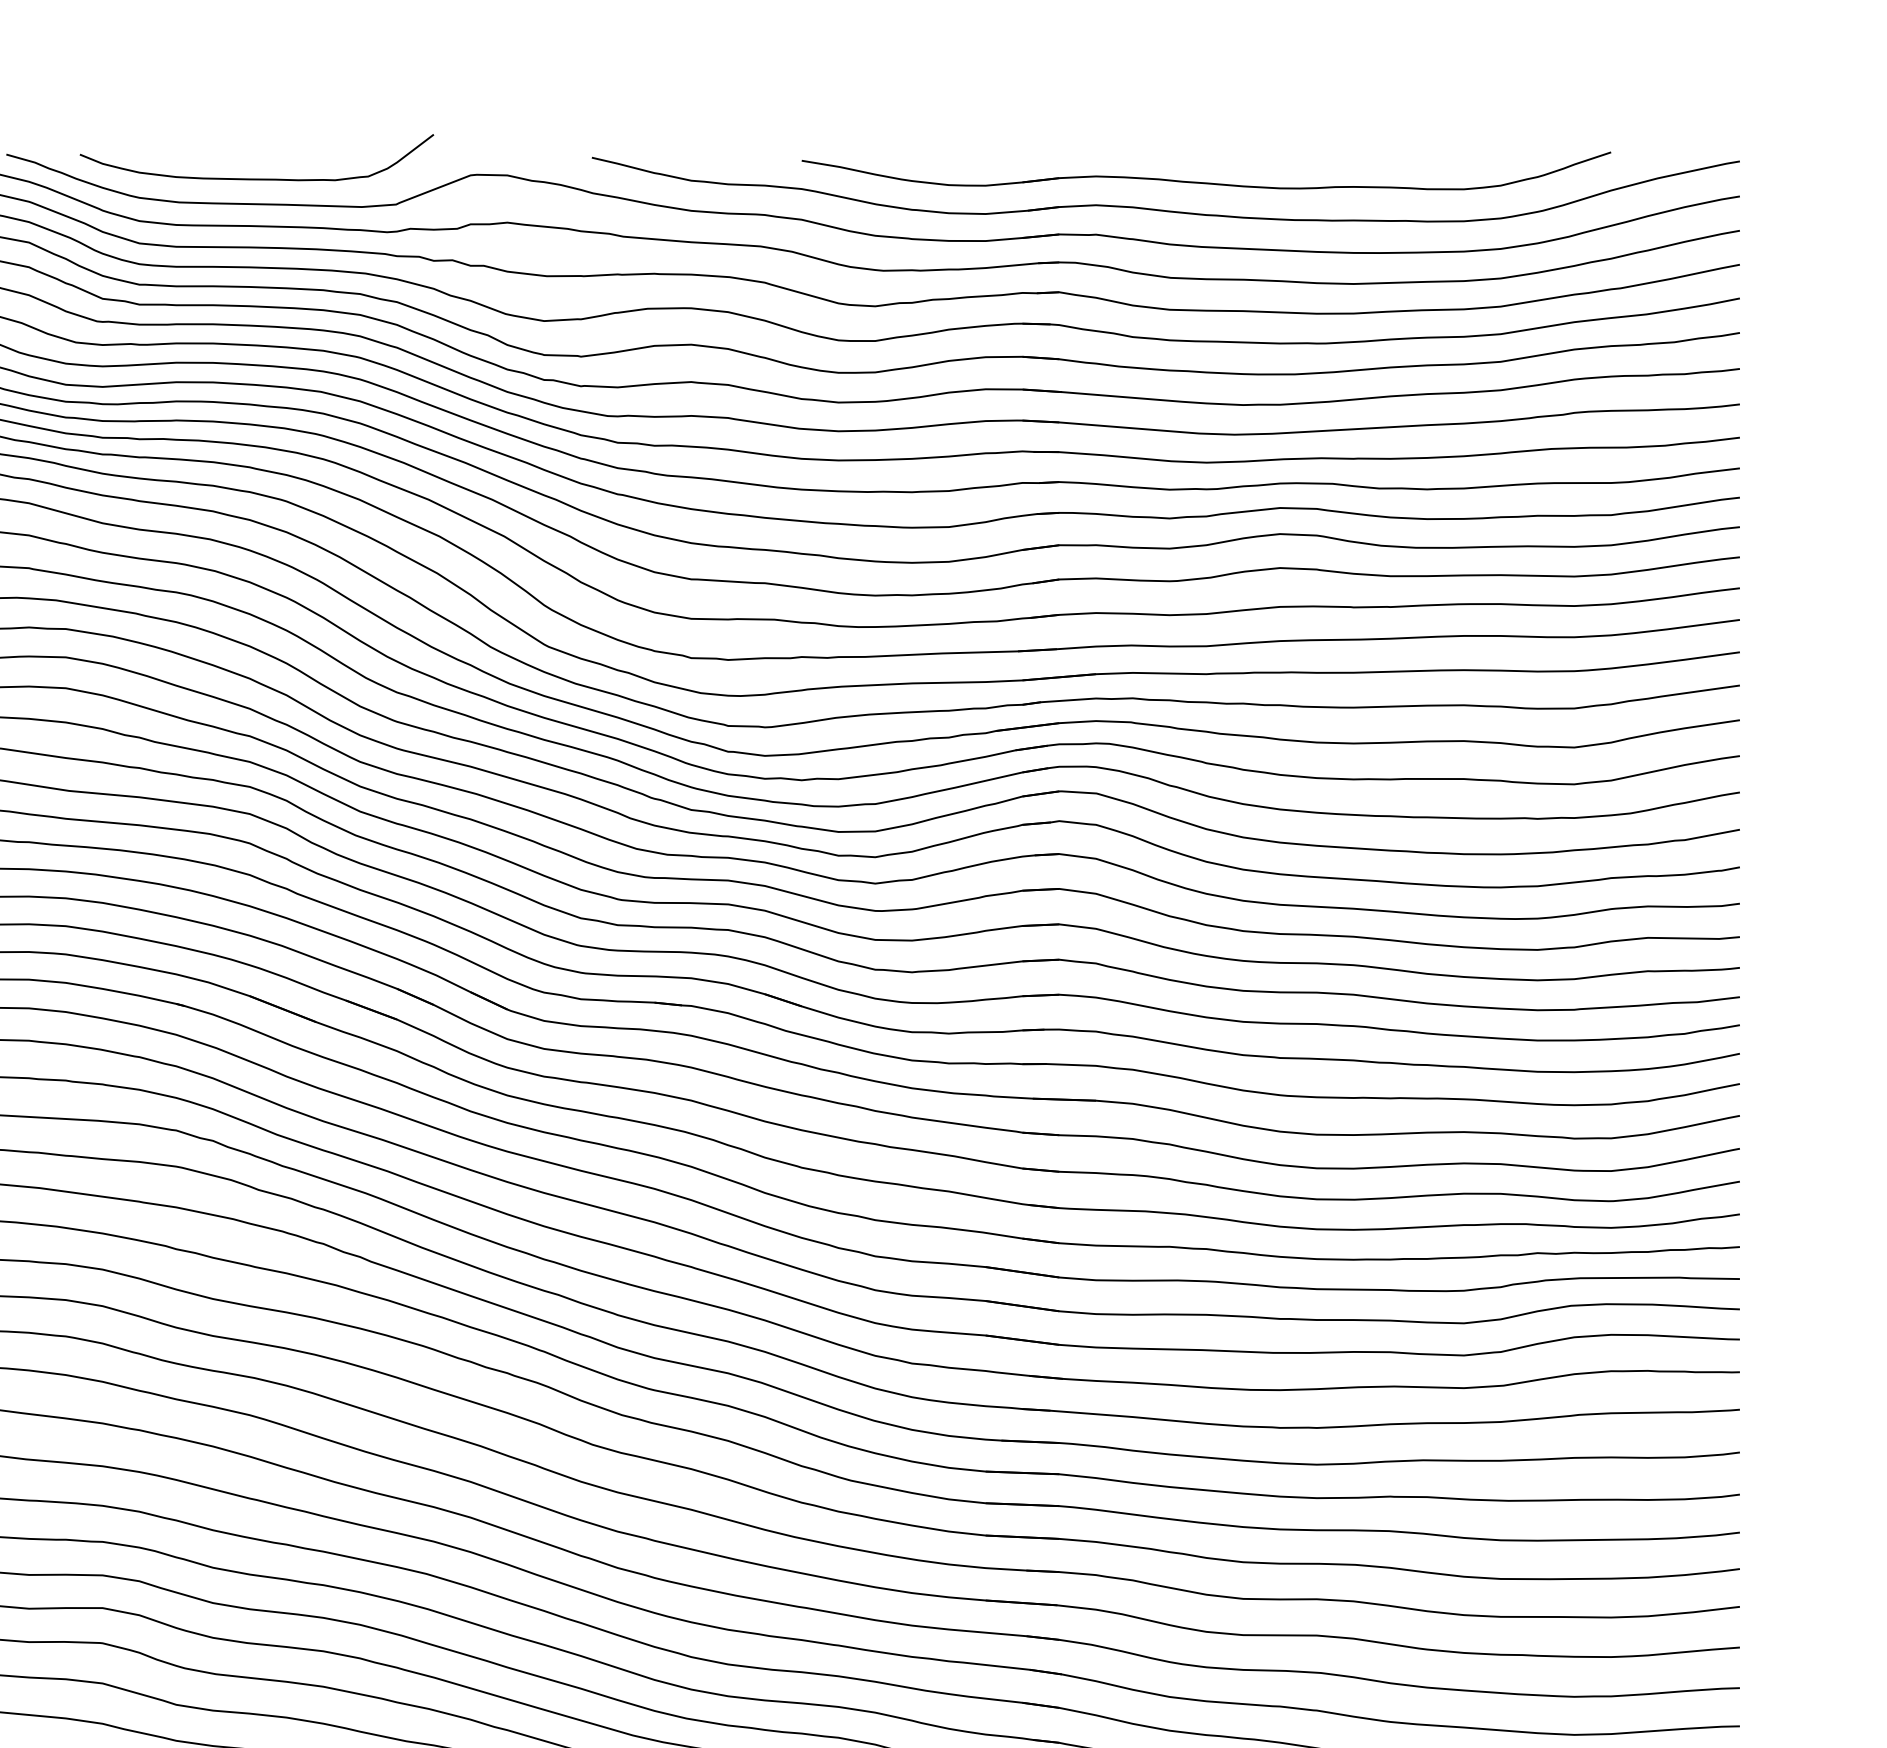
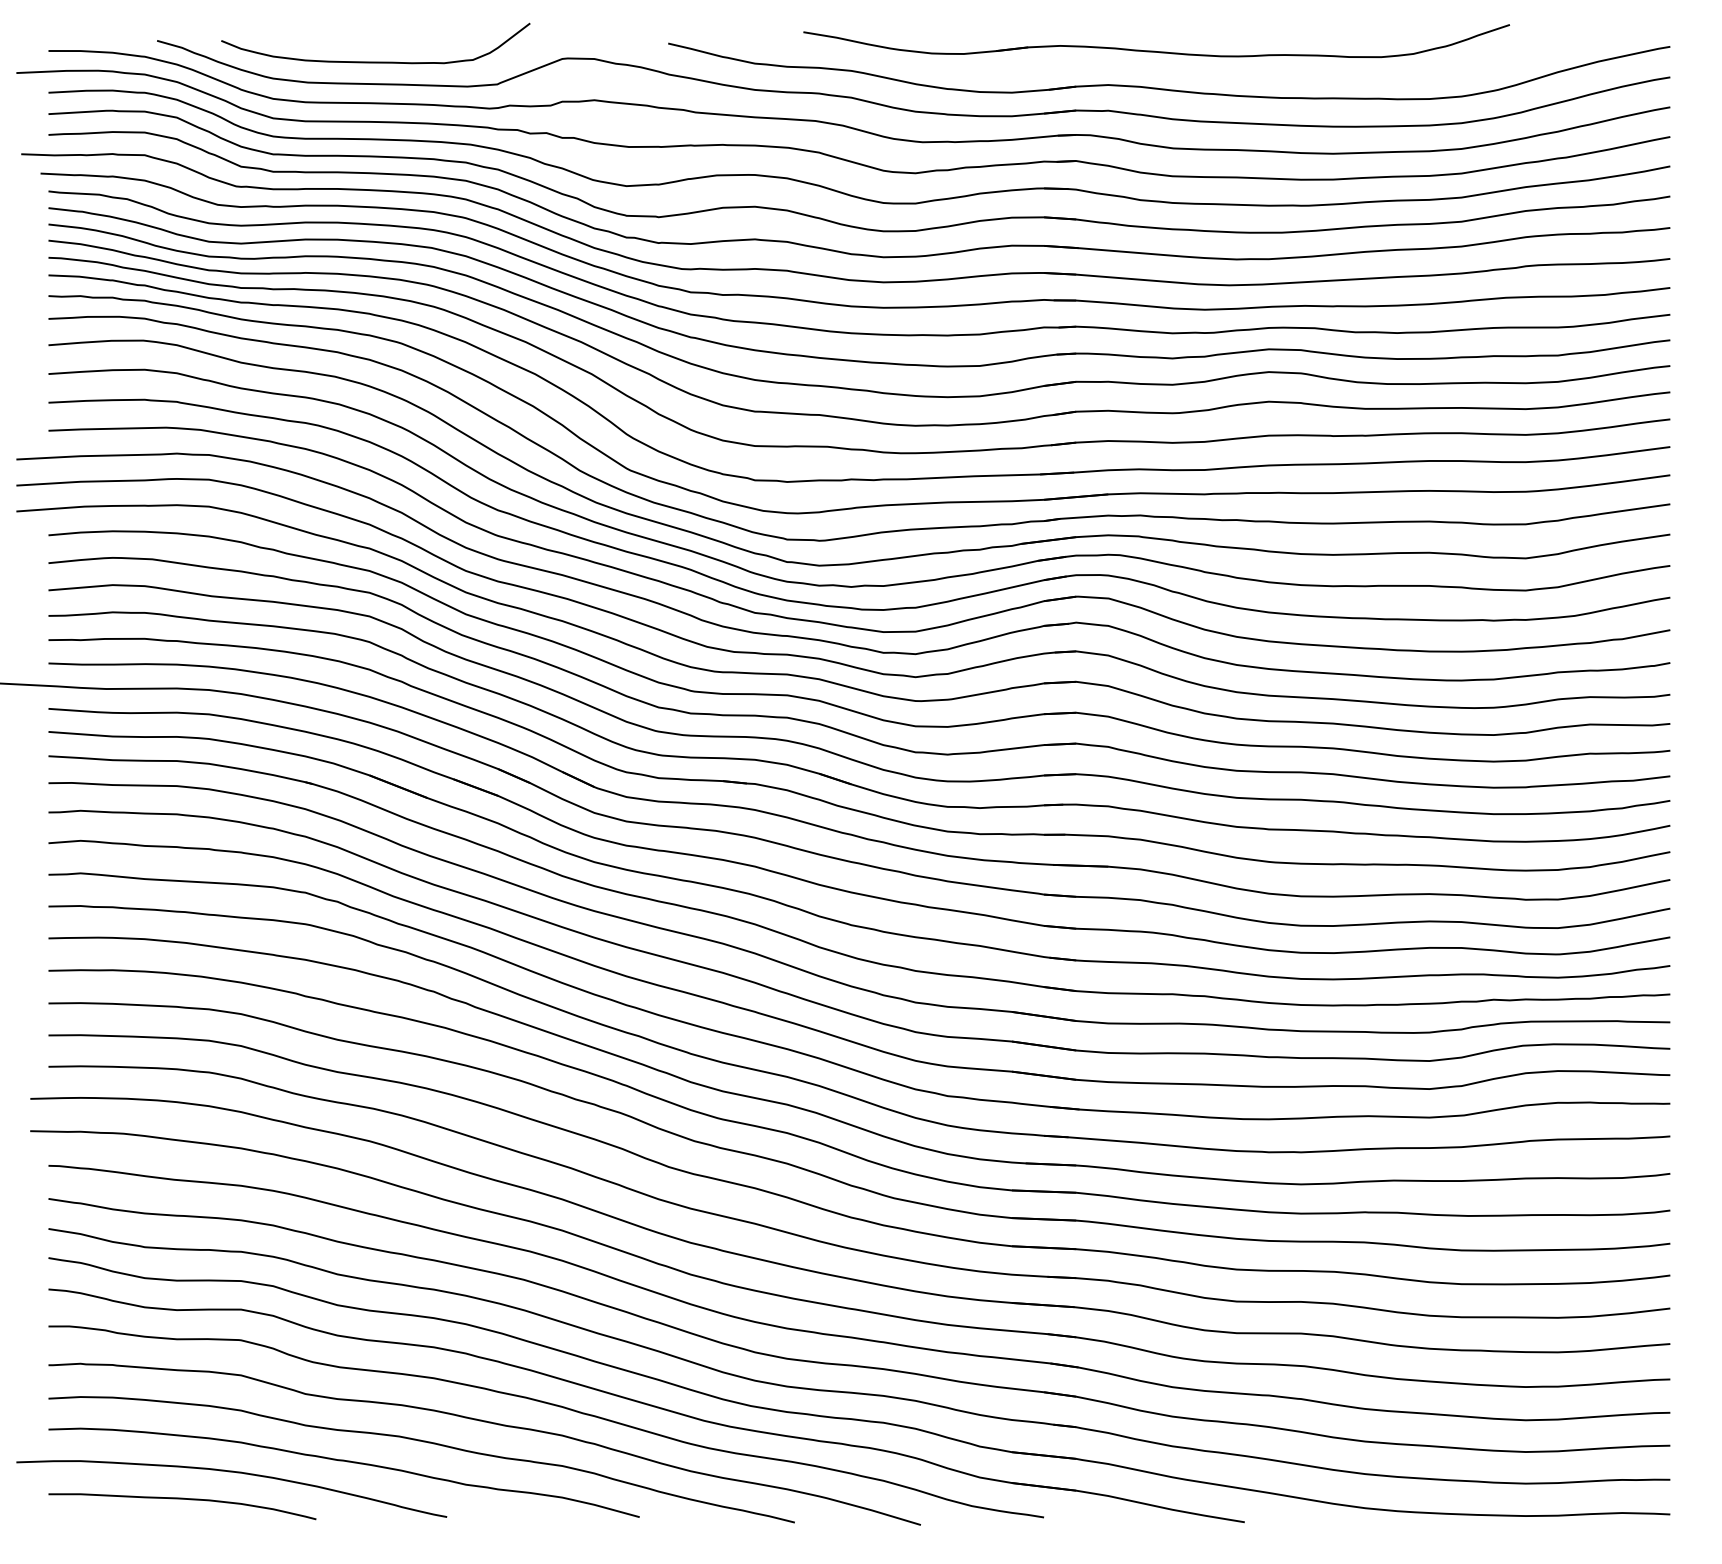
part: (1203, 181) -> (1154, 50), moved

